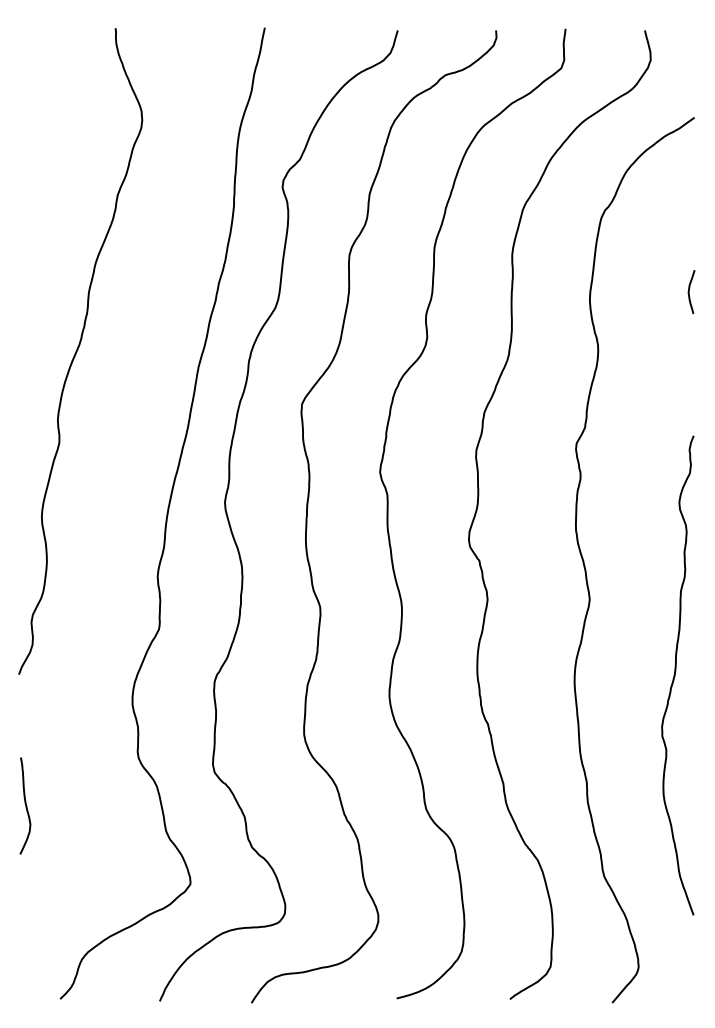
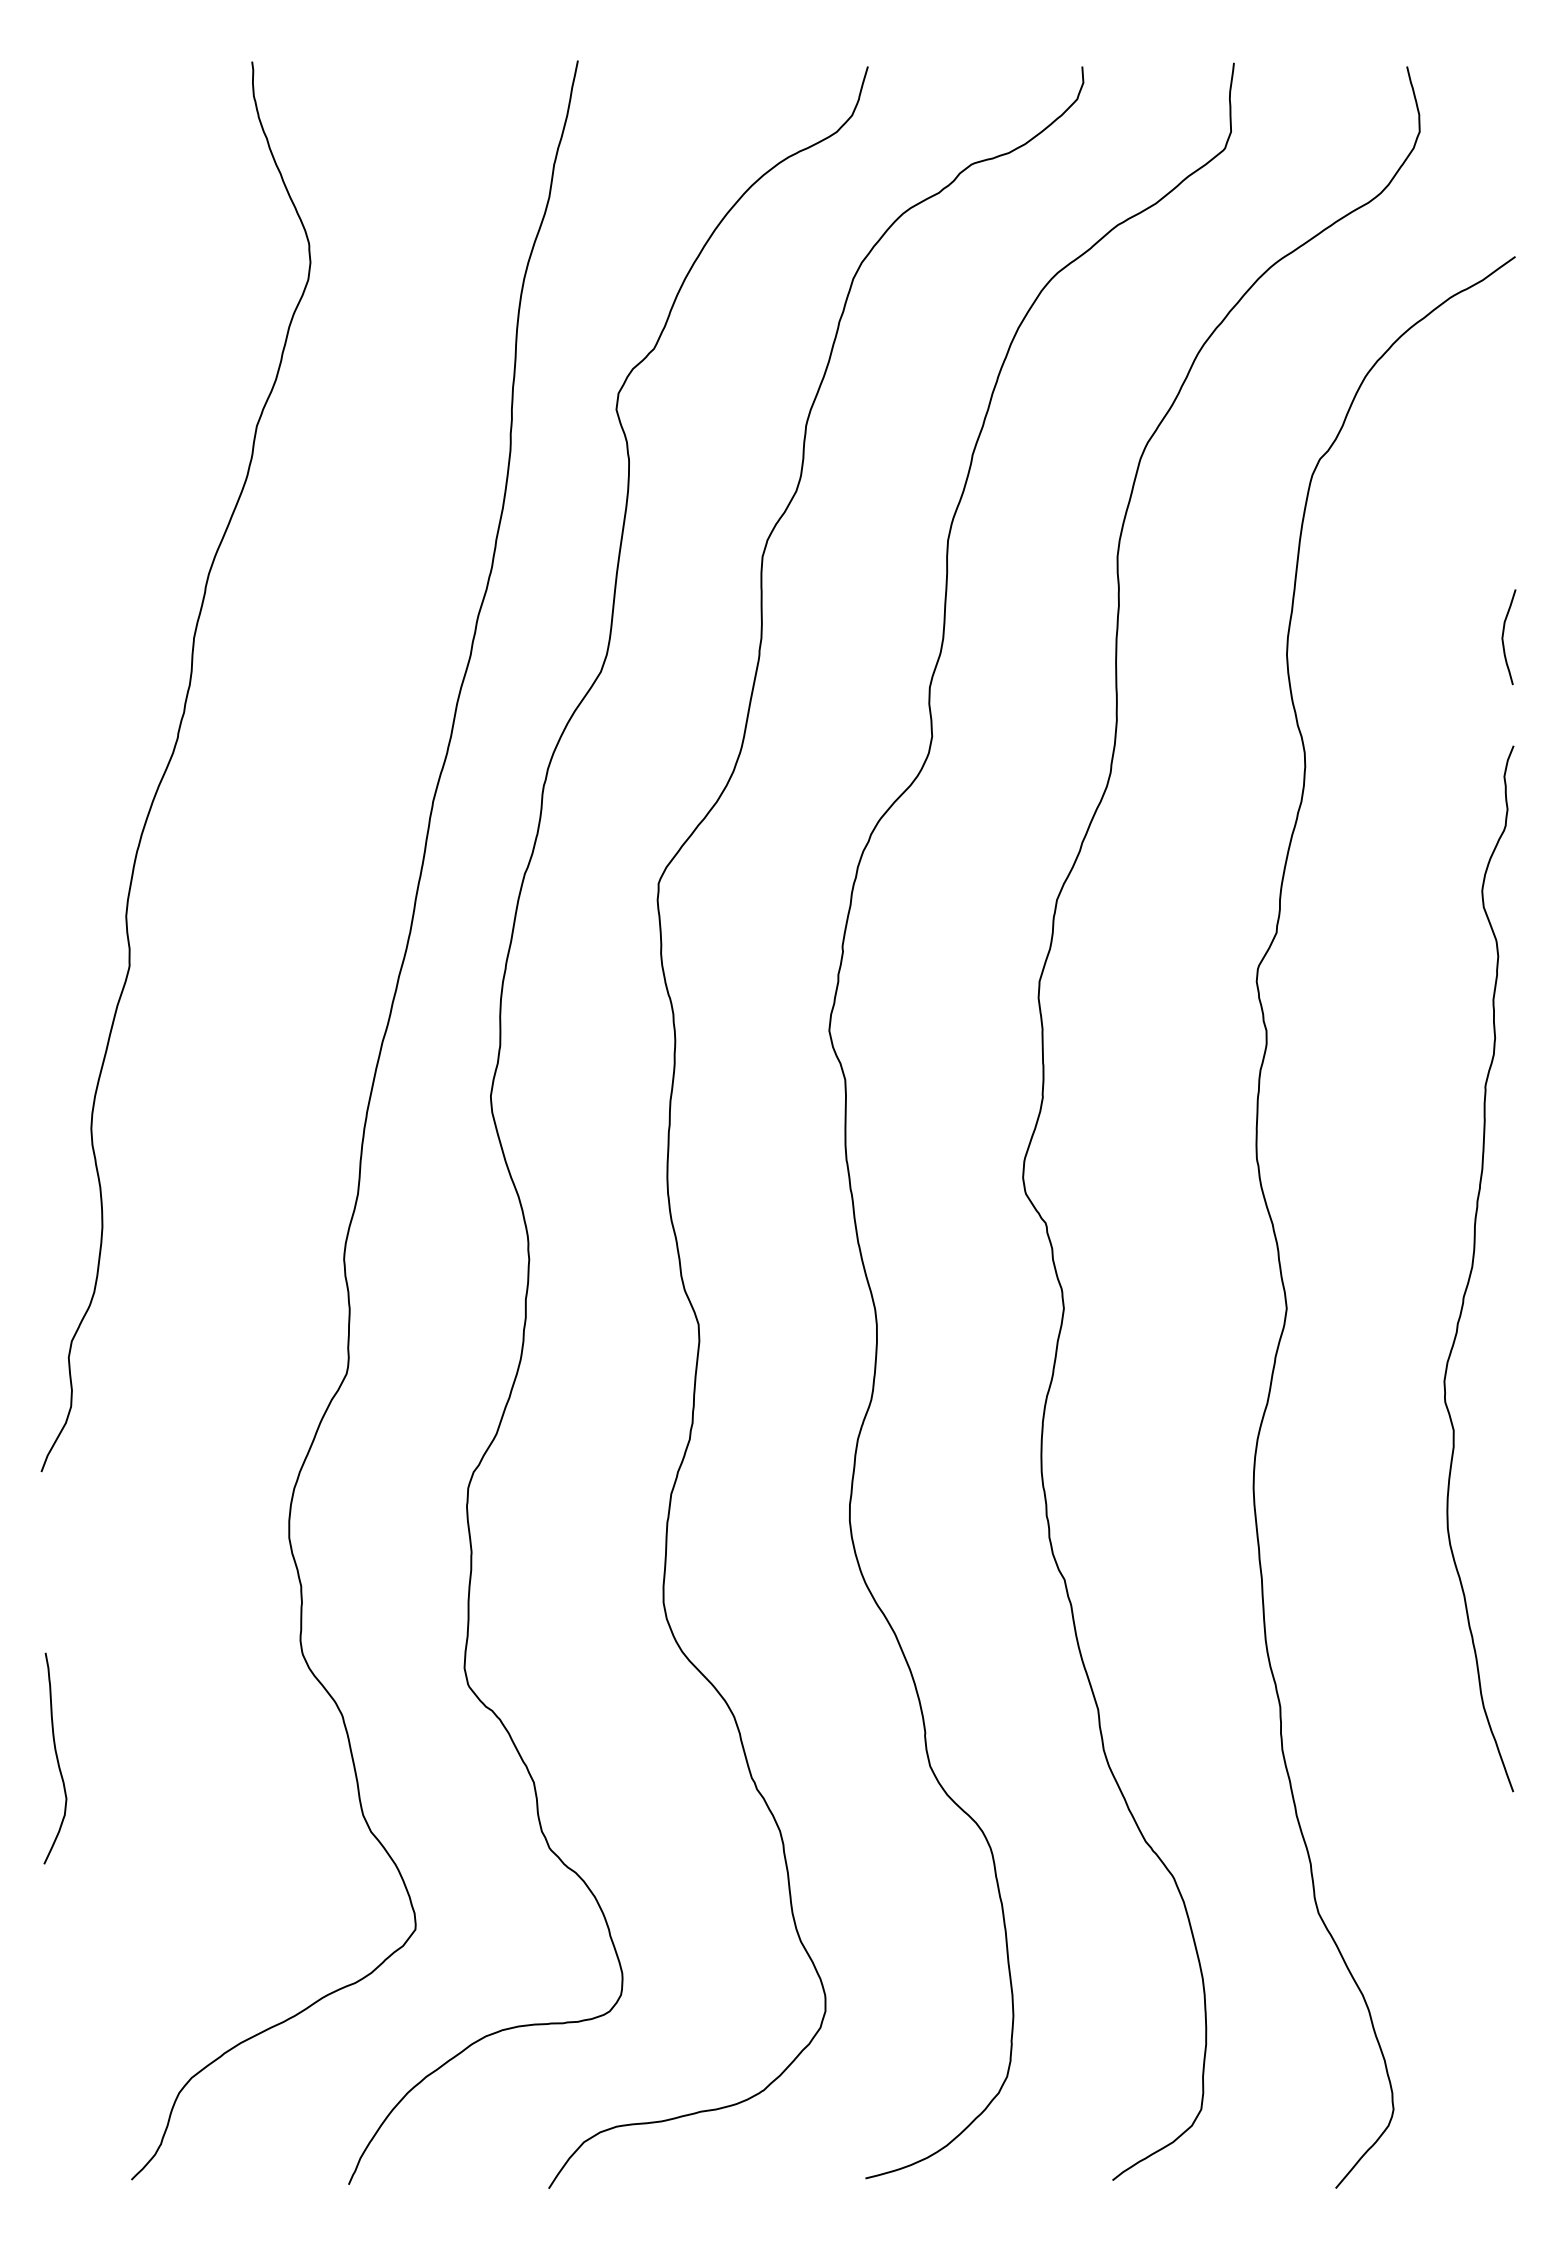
curve: (675, 675) -> (1473, 1268), moved

